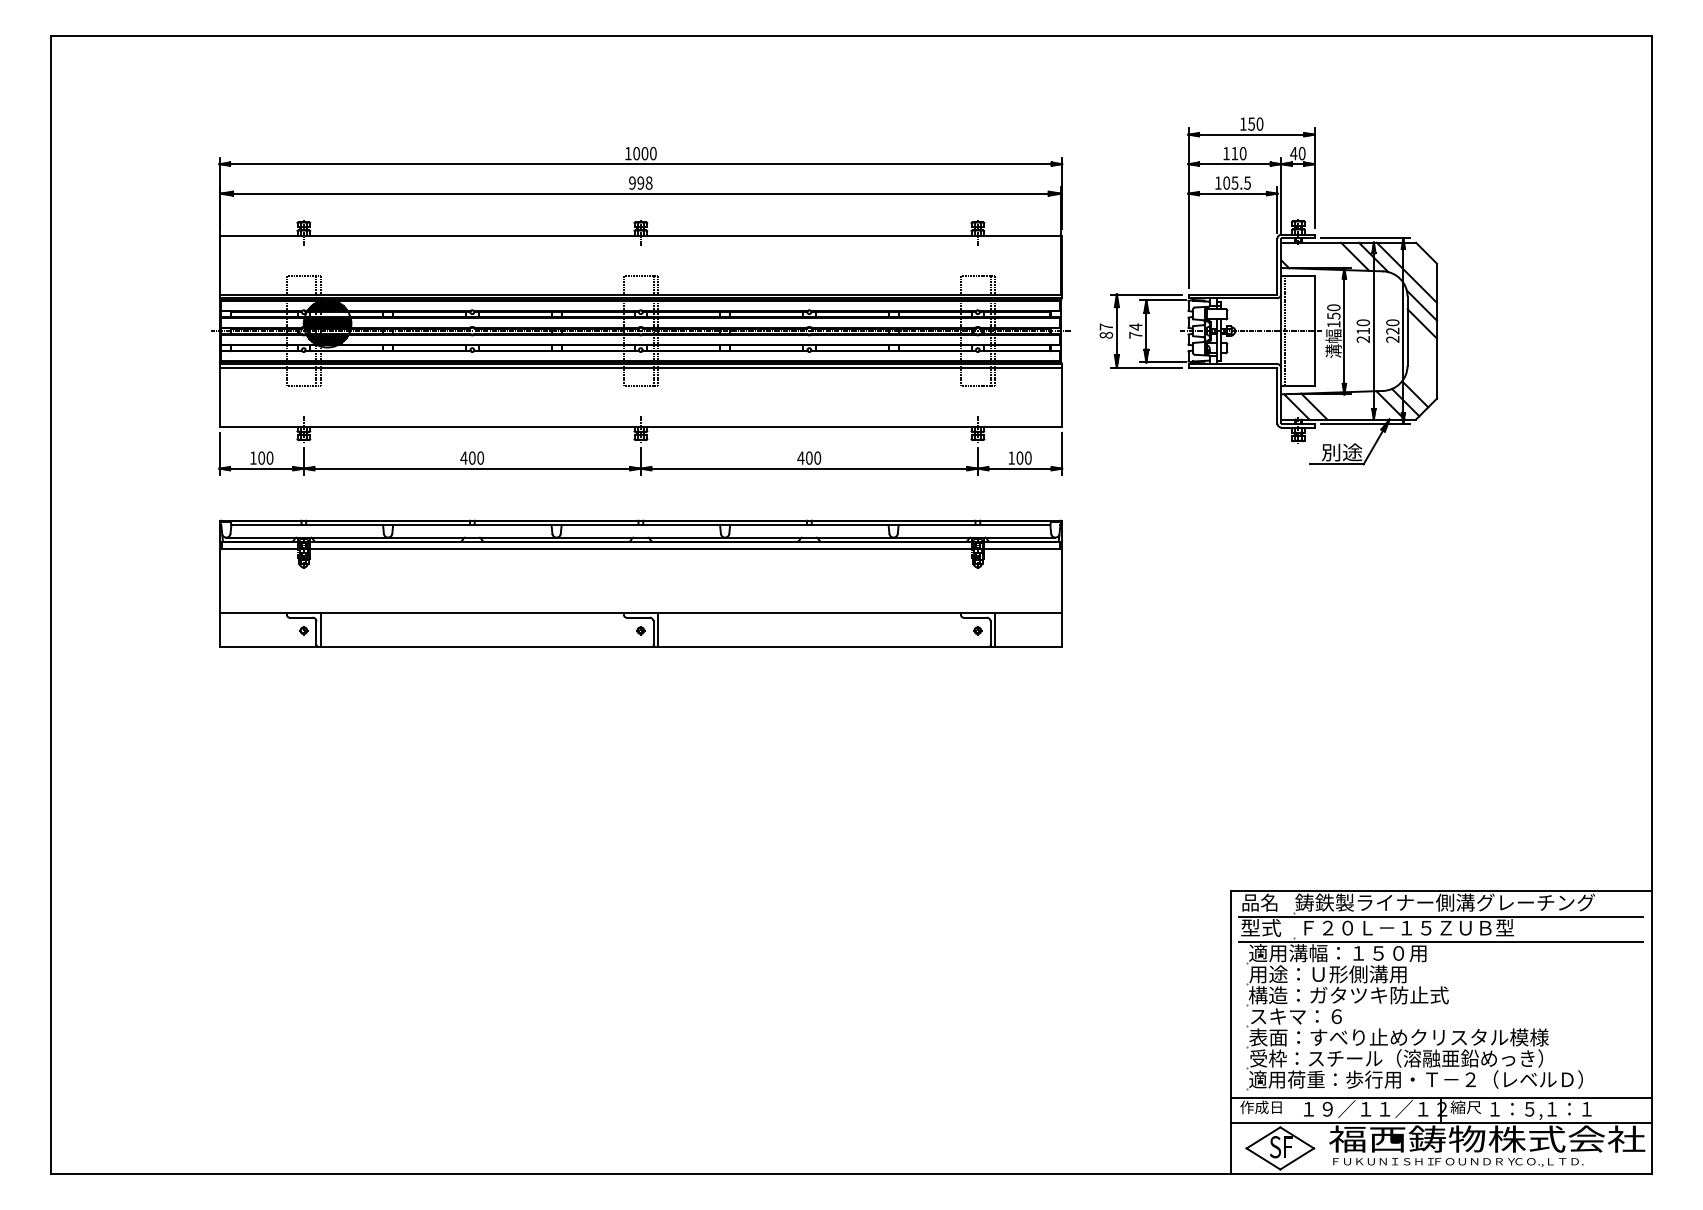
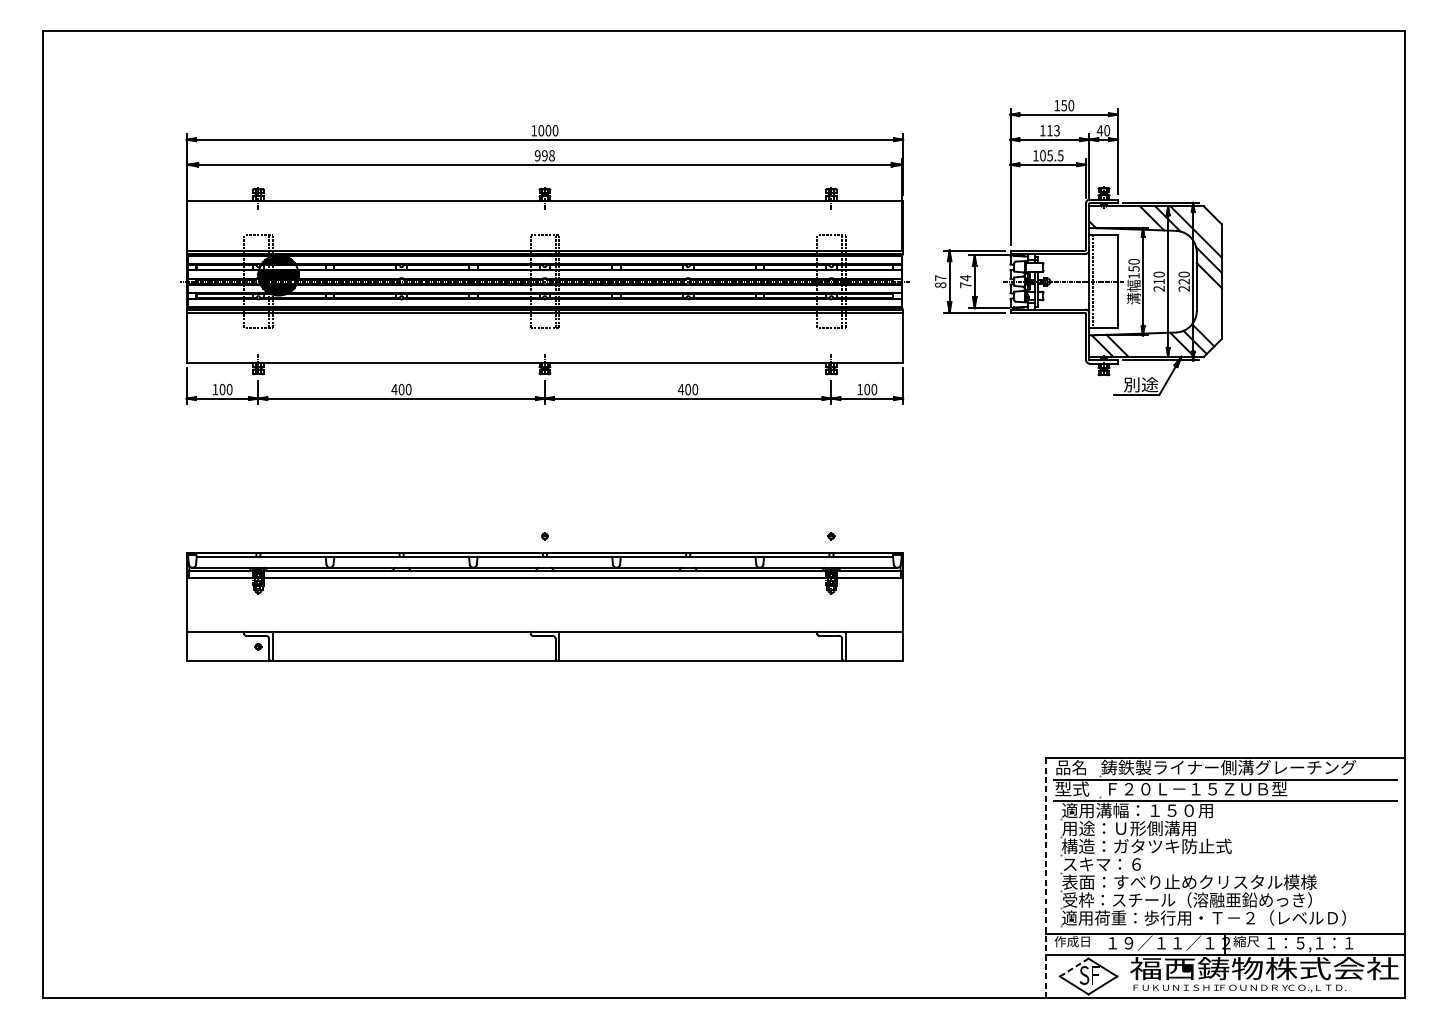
text: (1242, 153) -> (1056, 130), 110 -> 113
part: (640, 583) -> (544, 606), moved
line: (1230, 1032) -> (1046, 877), solid -> dashed
line: (1263, 1137) -> (1074, 967), solid -> dashed

